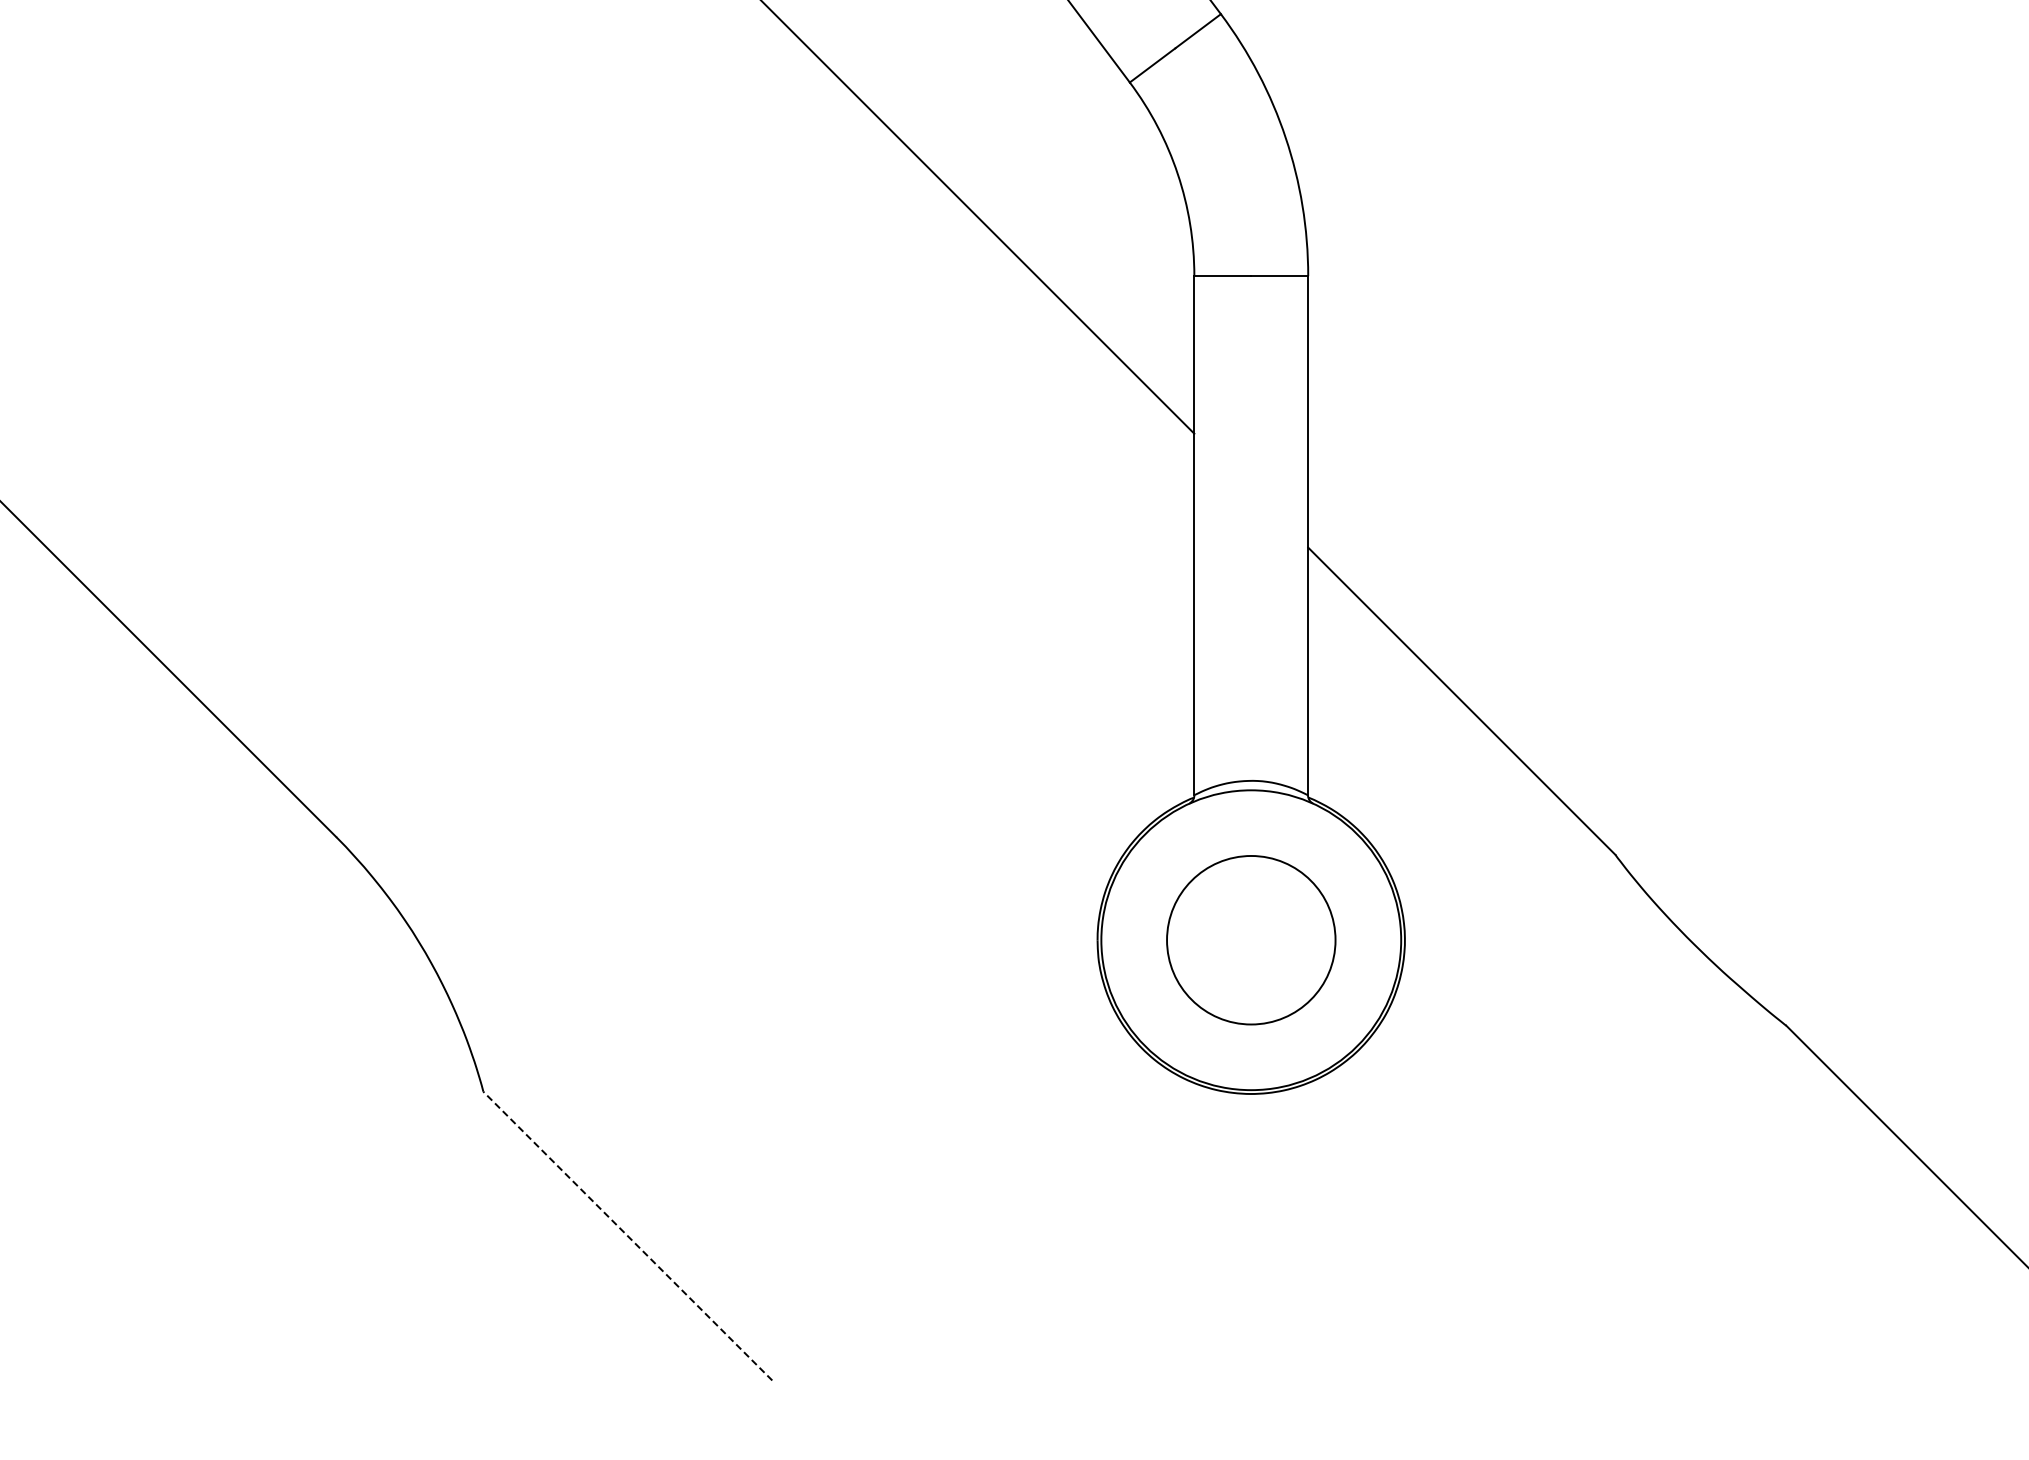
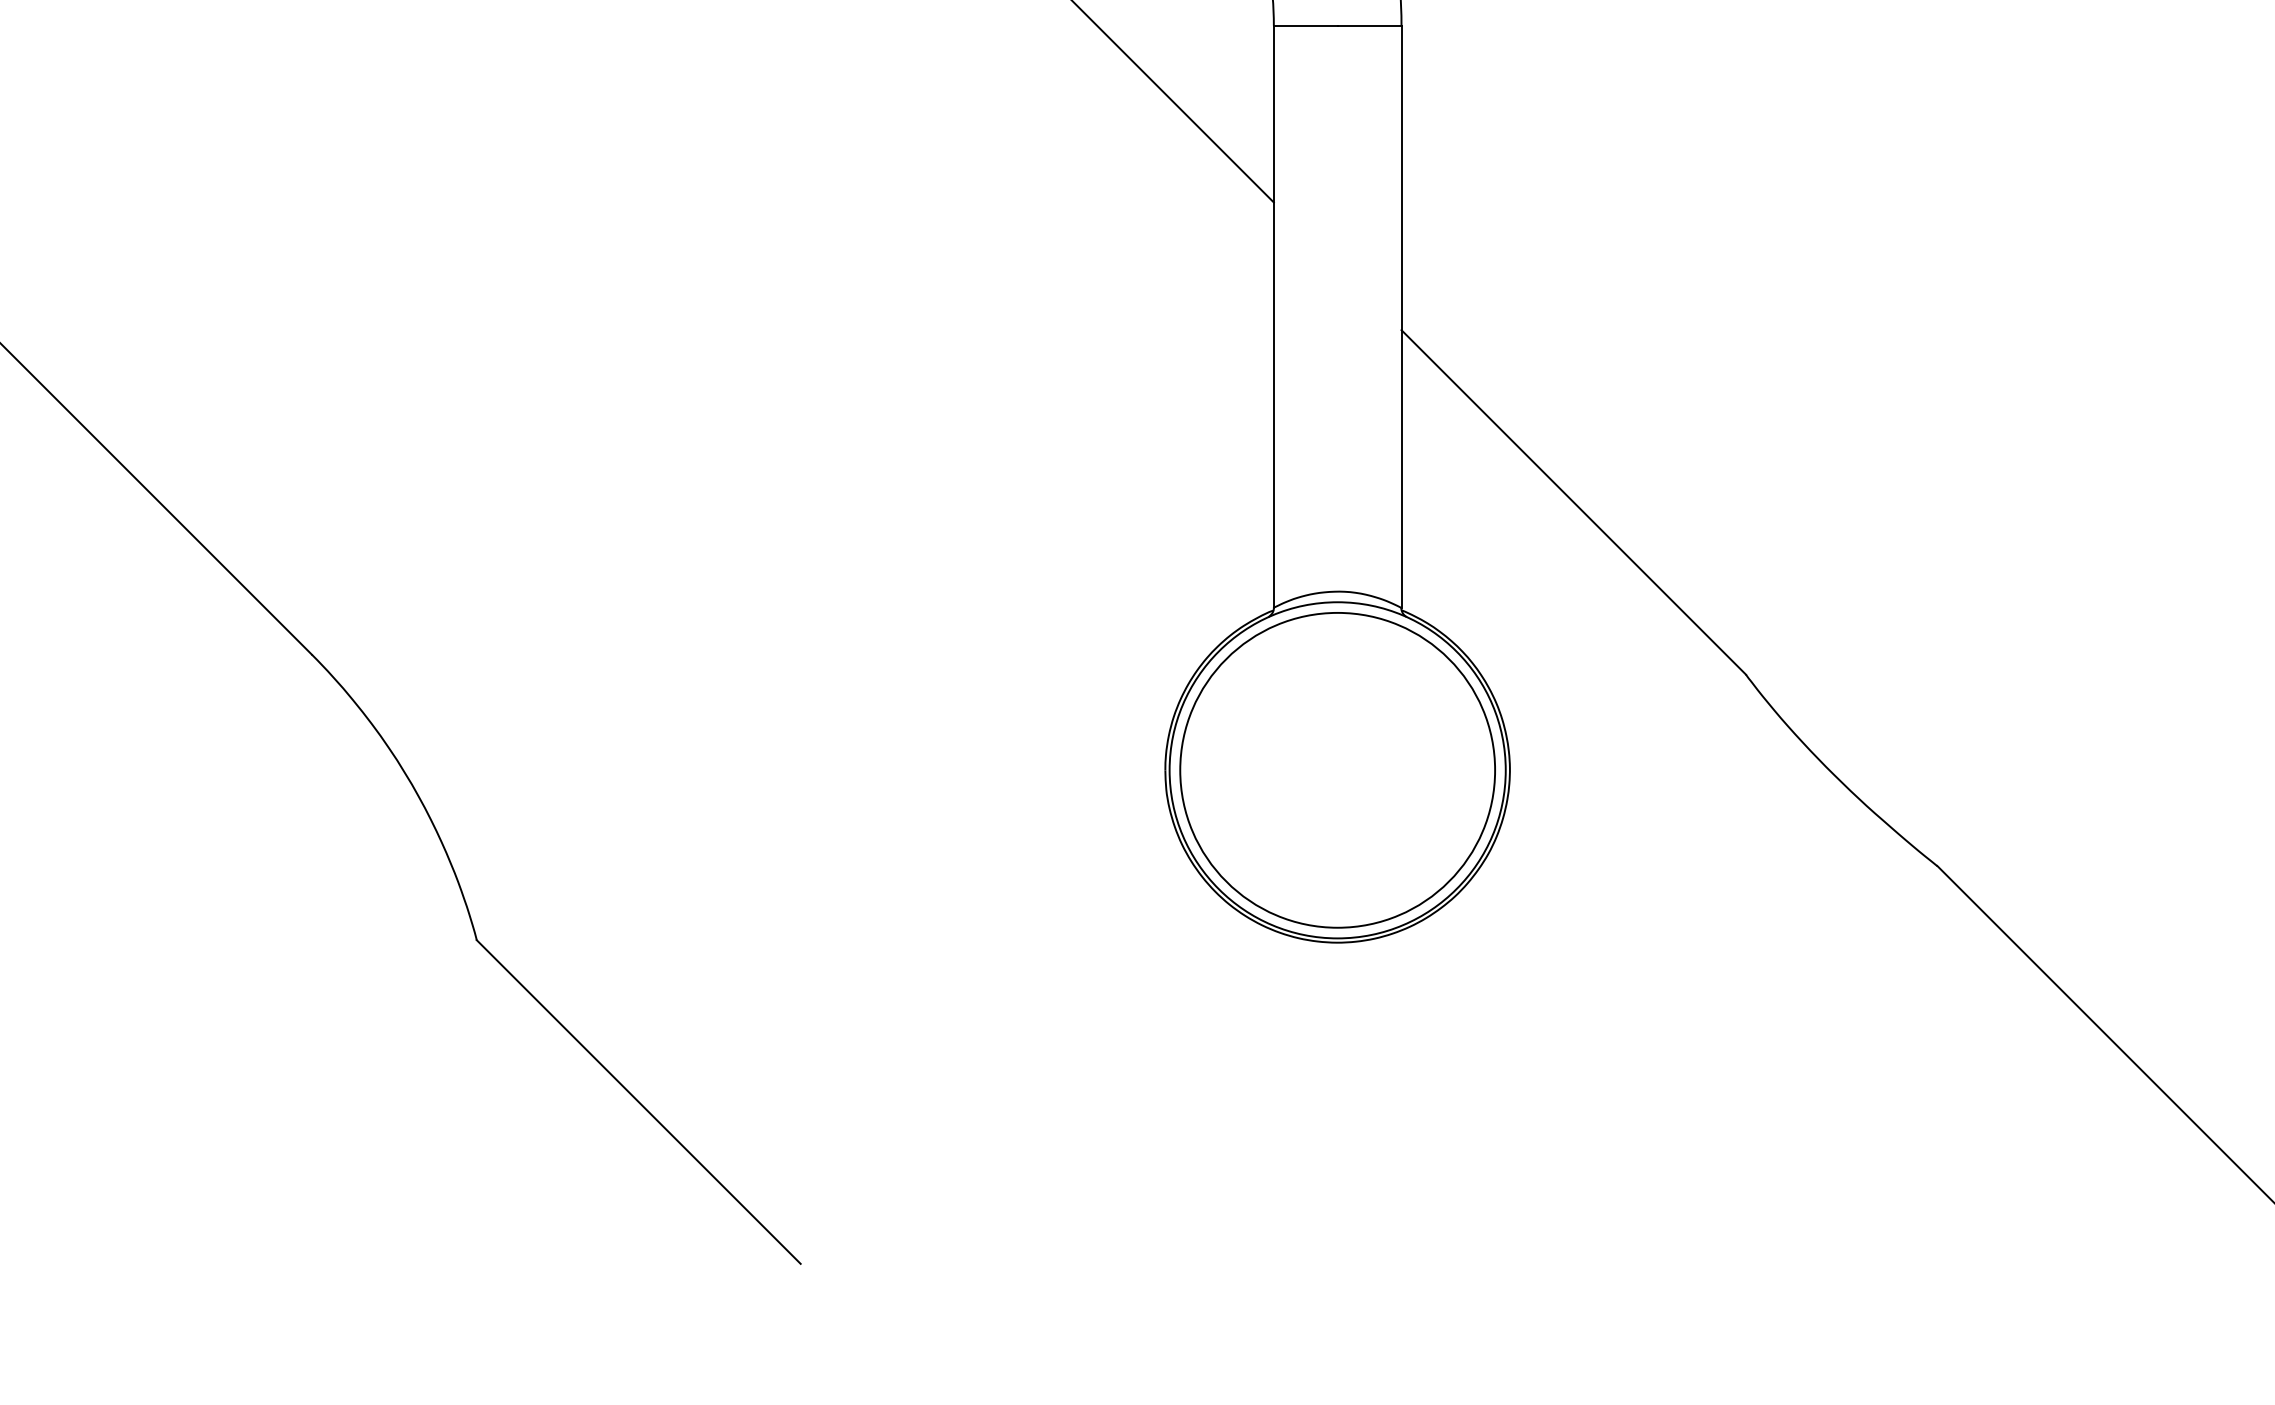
circle: (1250, 939) -> (1336, 769), size x1.67
line: (627, 1235) -> (638, 1101), dashed -> solid

